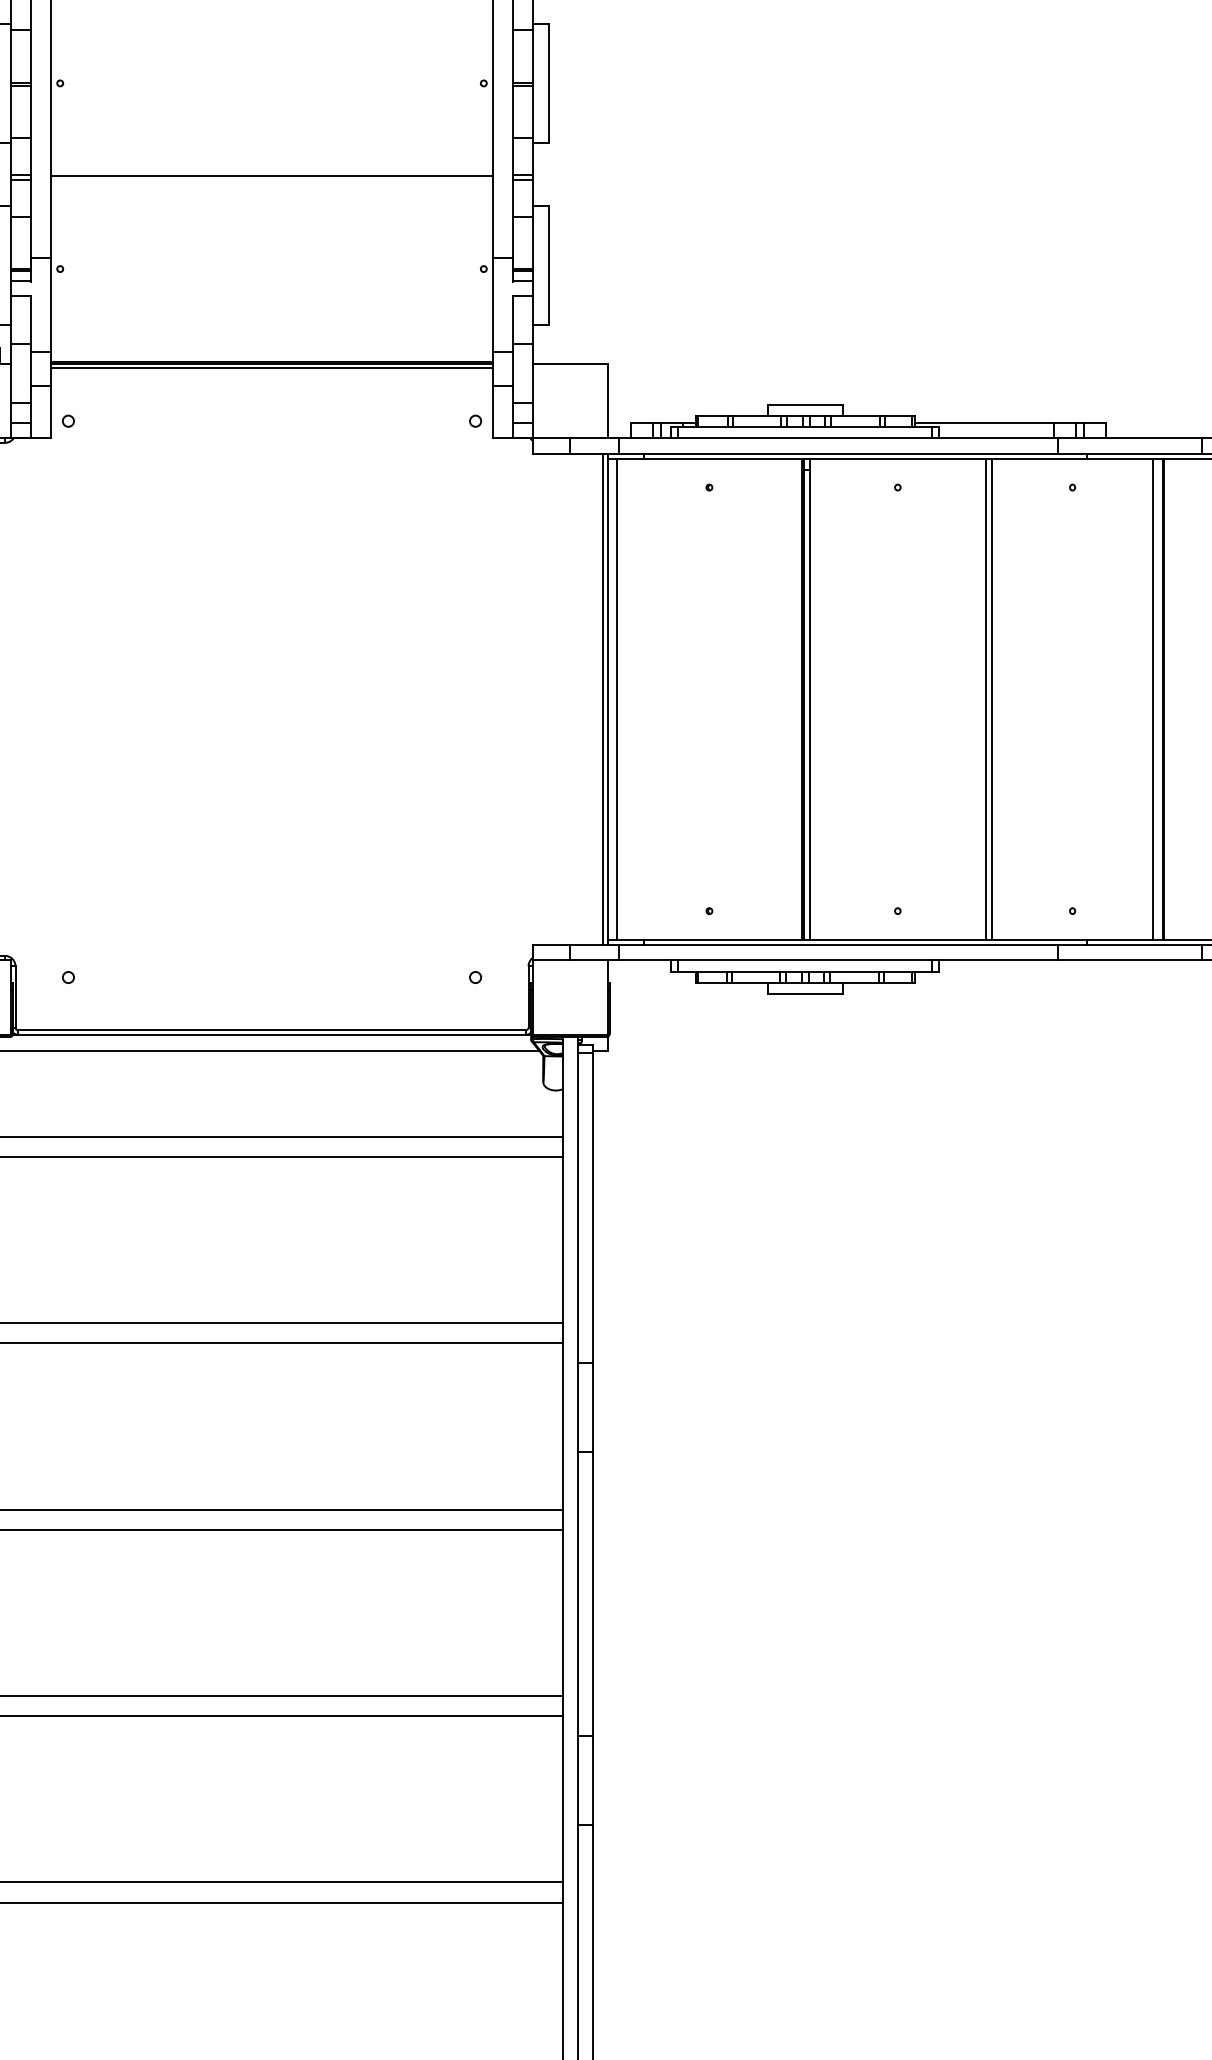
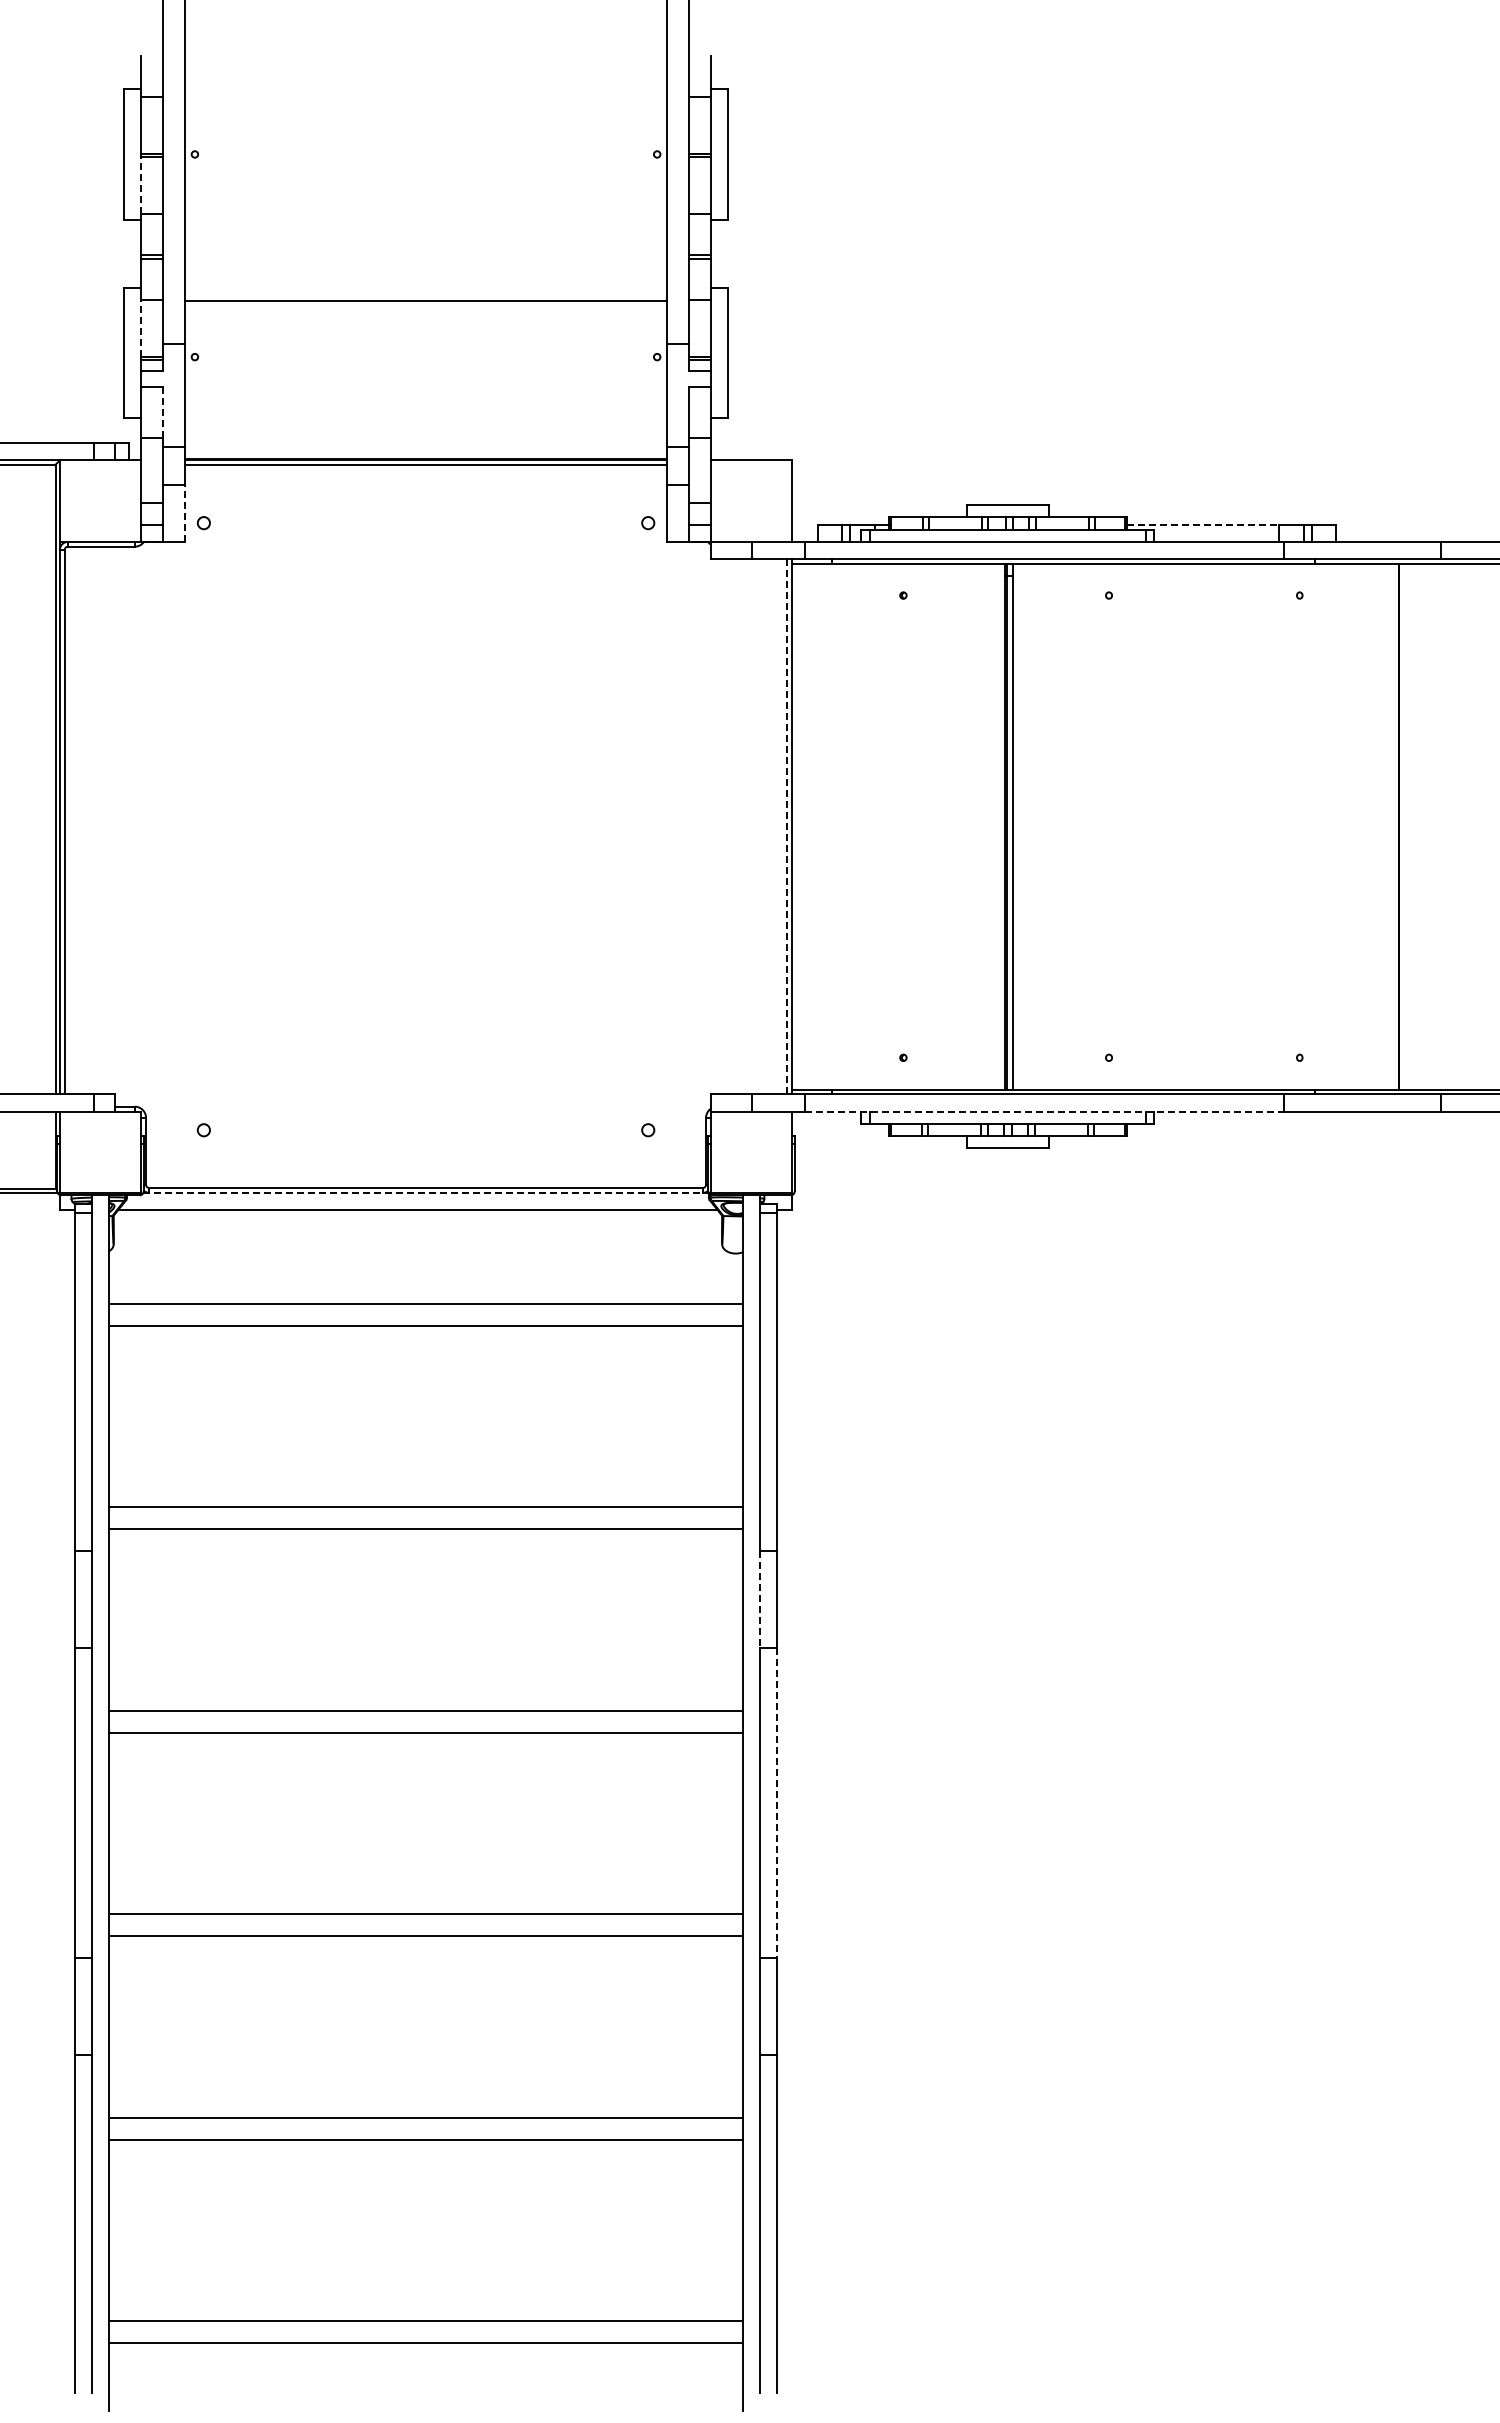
line: (11, 110) -> (141, 184), solid -> dashed
line: (271, 175) -> (425, 301), moved
line: (11, 242) -> (141, 328), solid -> dashed
line: (31, 319) -> (163, 412), solid -> dashed
line: (51, 411) -> (185, 512), solid -> dashed
line: (984, 422) -> (1203, 524), solid -> dashed
line: (603, 699) -> (787, 826), solid -> dashed
line: (616, 699) -> (802, 826), removed
line: (985, 699) -> (1204, 826), removed
line: (991, 699) -> (1211, 826), removed
line: (1152, 699) -> (1387, 826), removed
line: (839, 960) -> (1045, 1111), solid -> dashed
line: (272, 1034) -> (426, 1192), solid -> dashed
line: (577, 1408) -> (759, 1600), solid -> dashed
line: (593, 1594) -> (776, 1803), solid -> dashed

